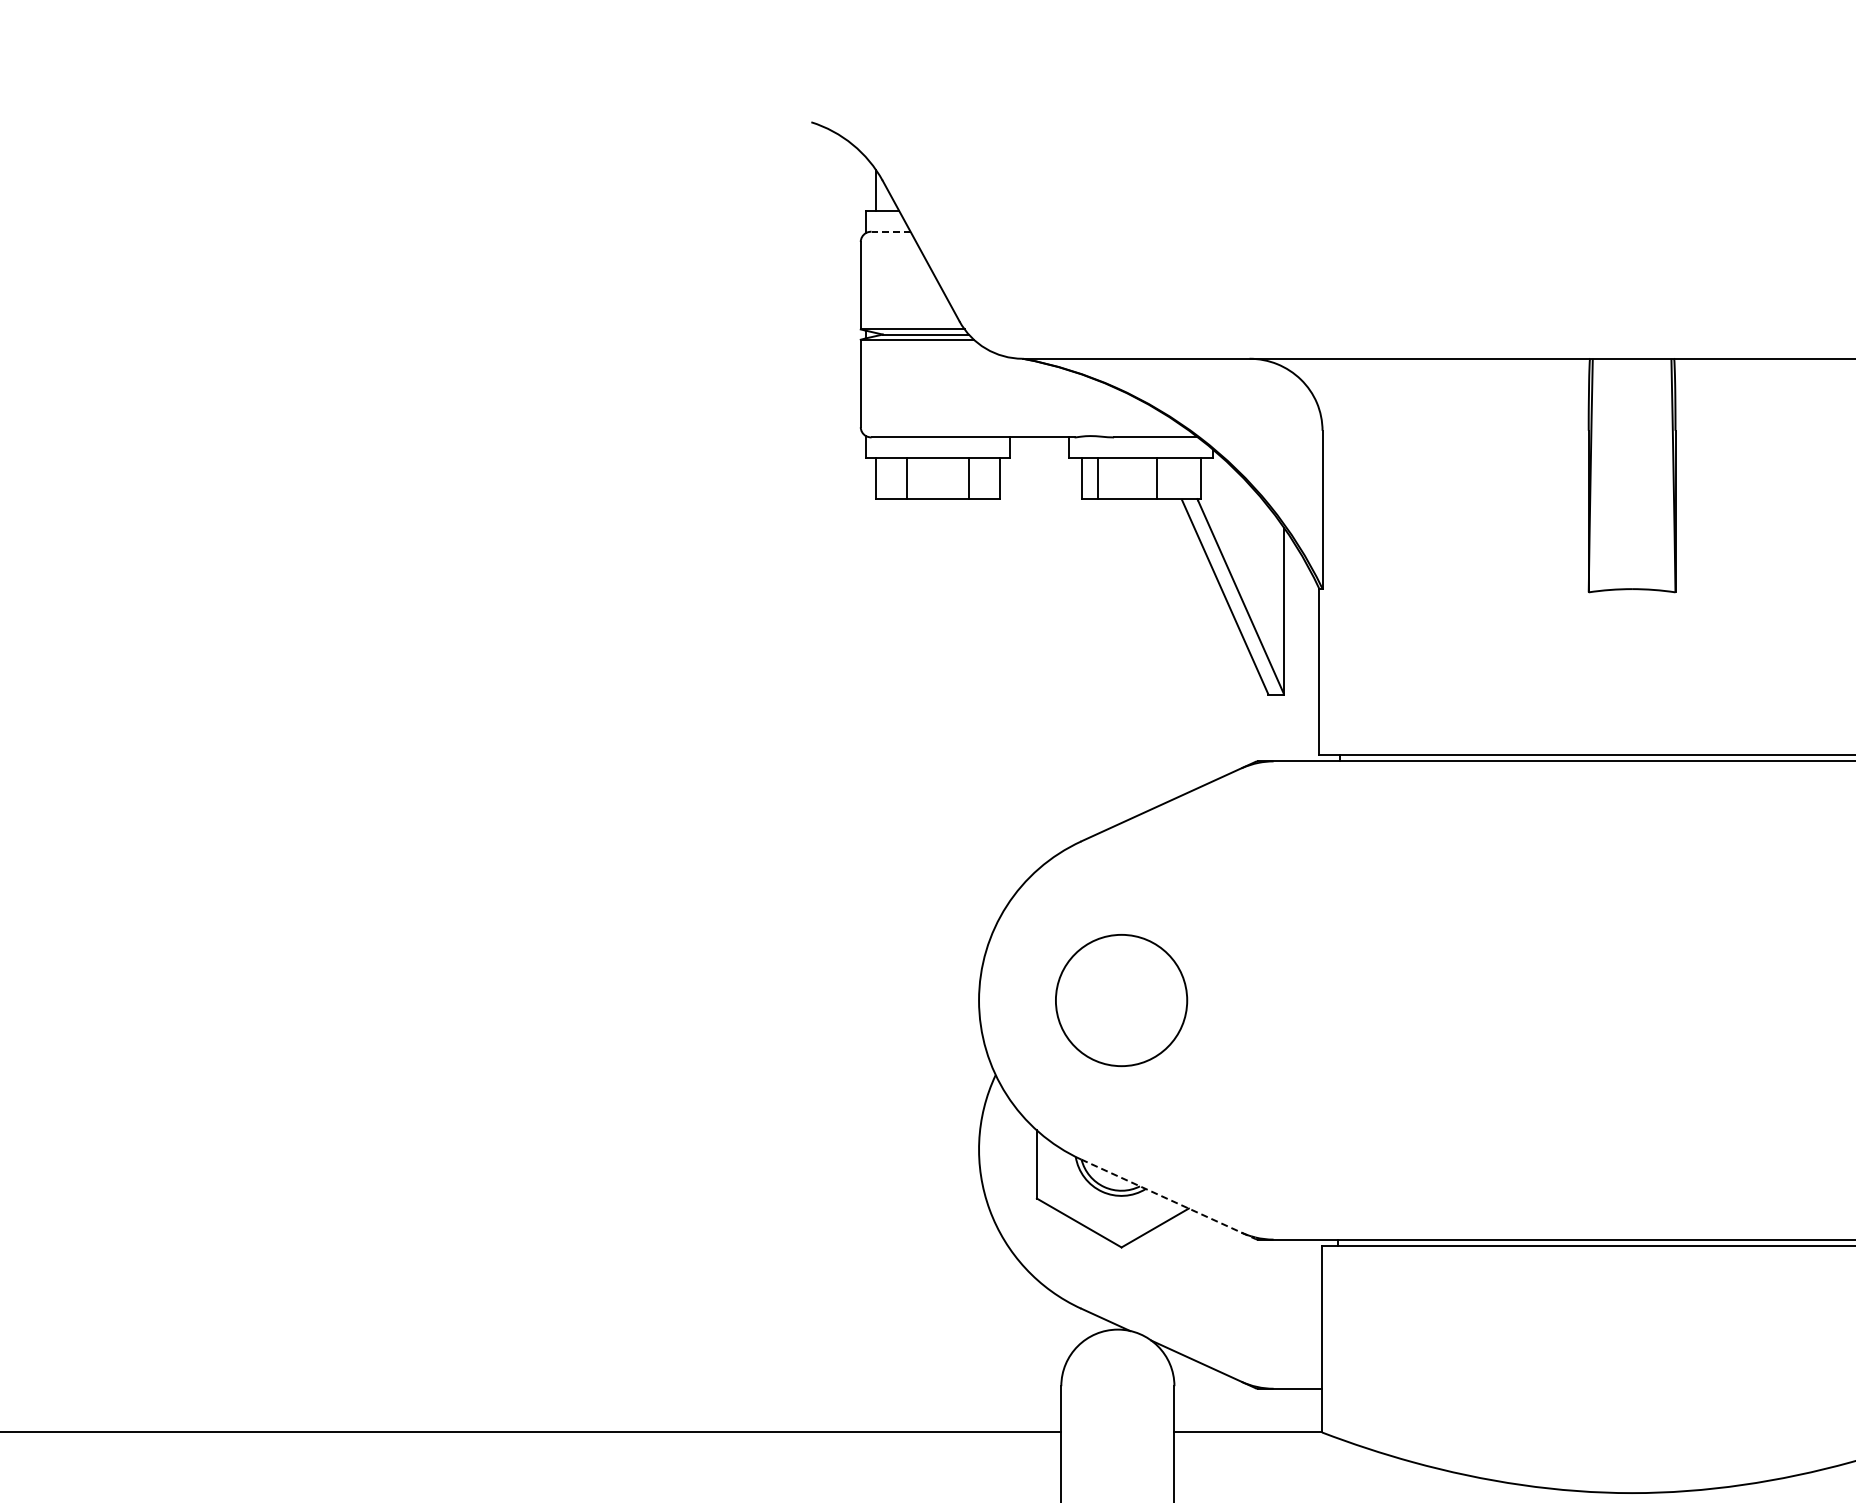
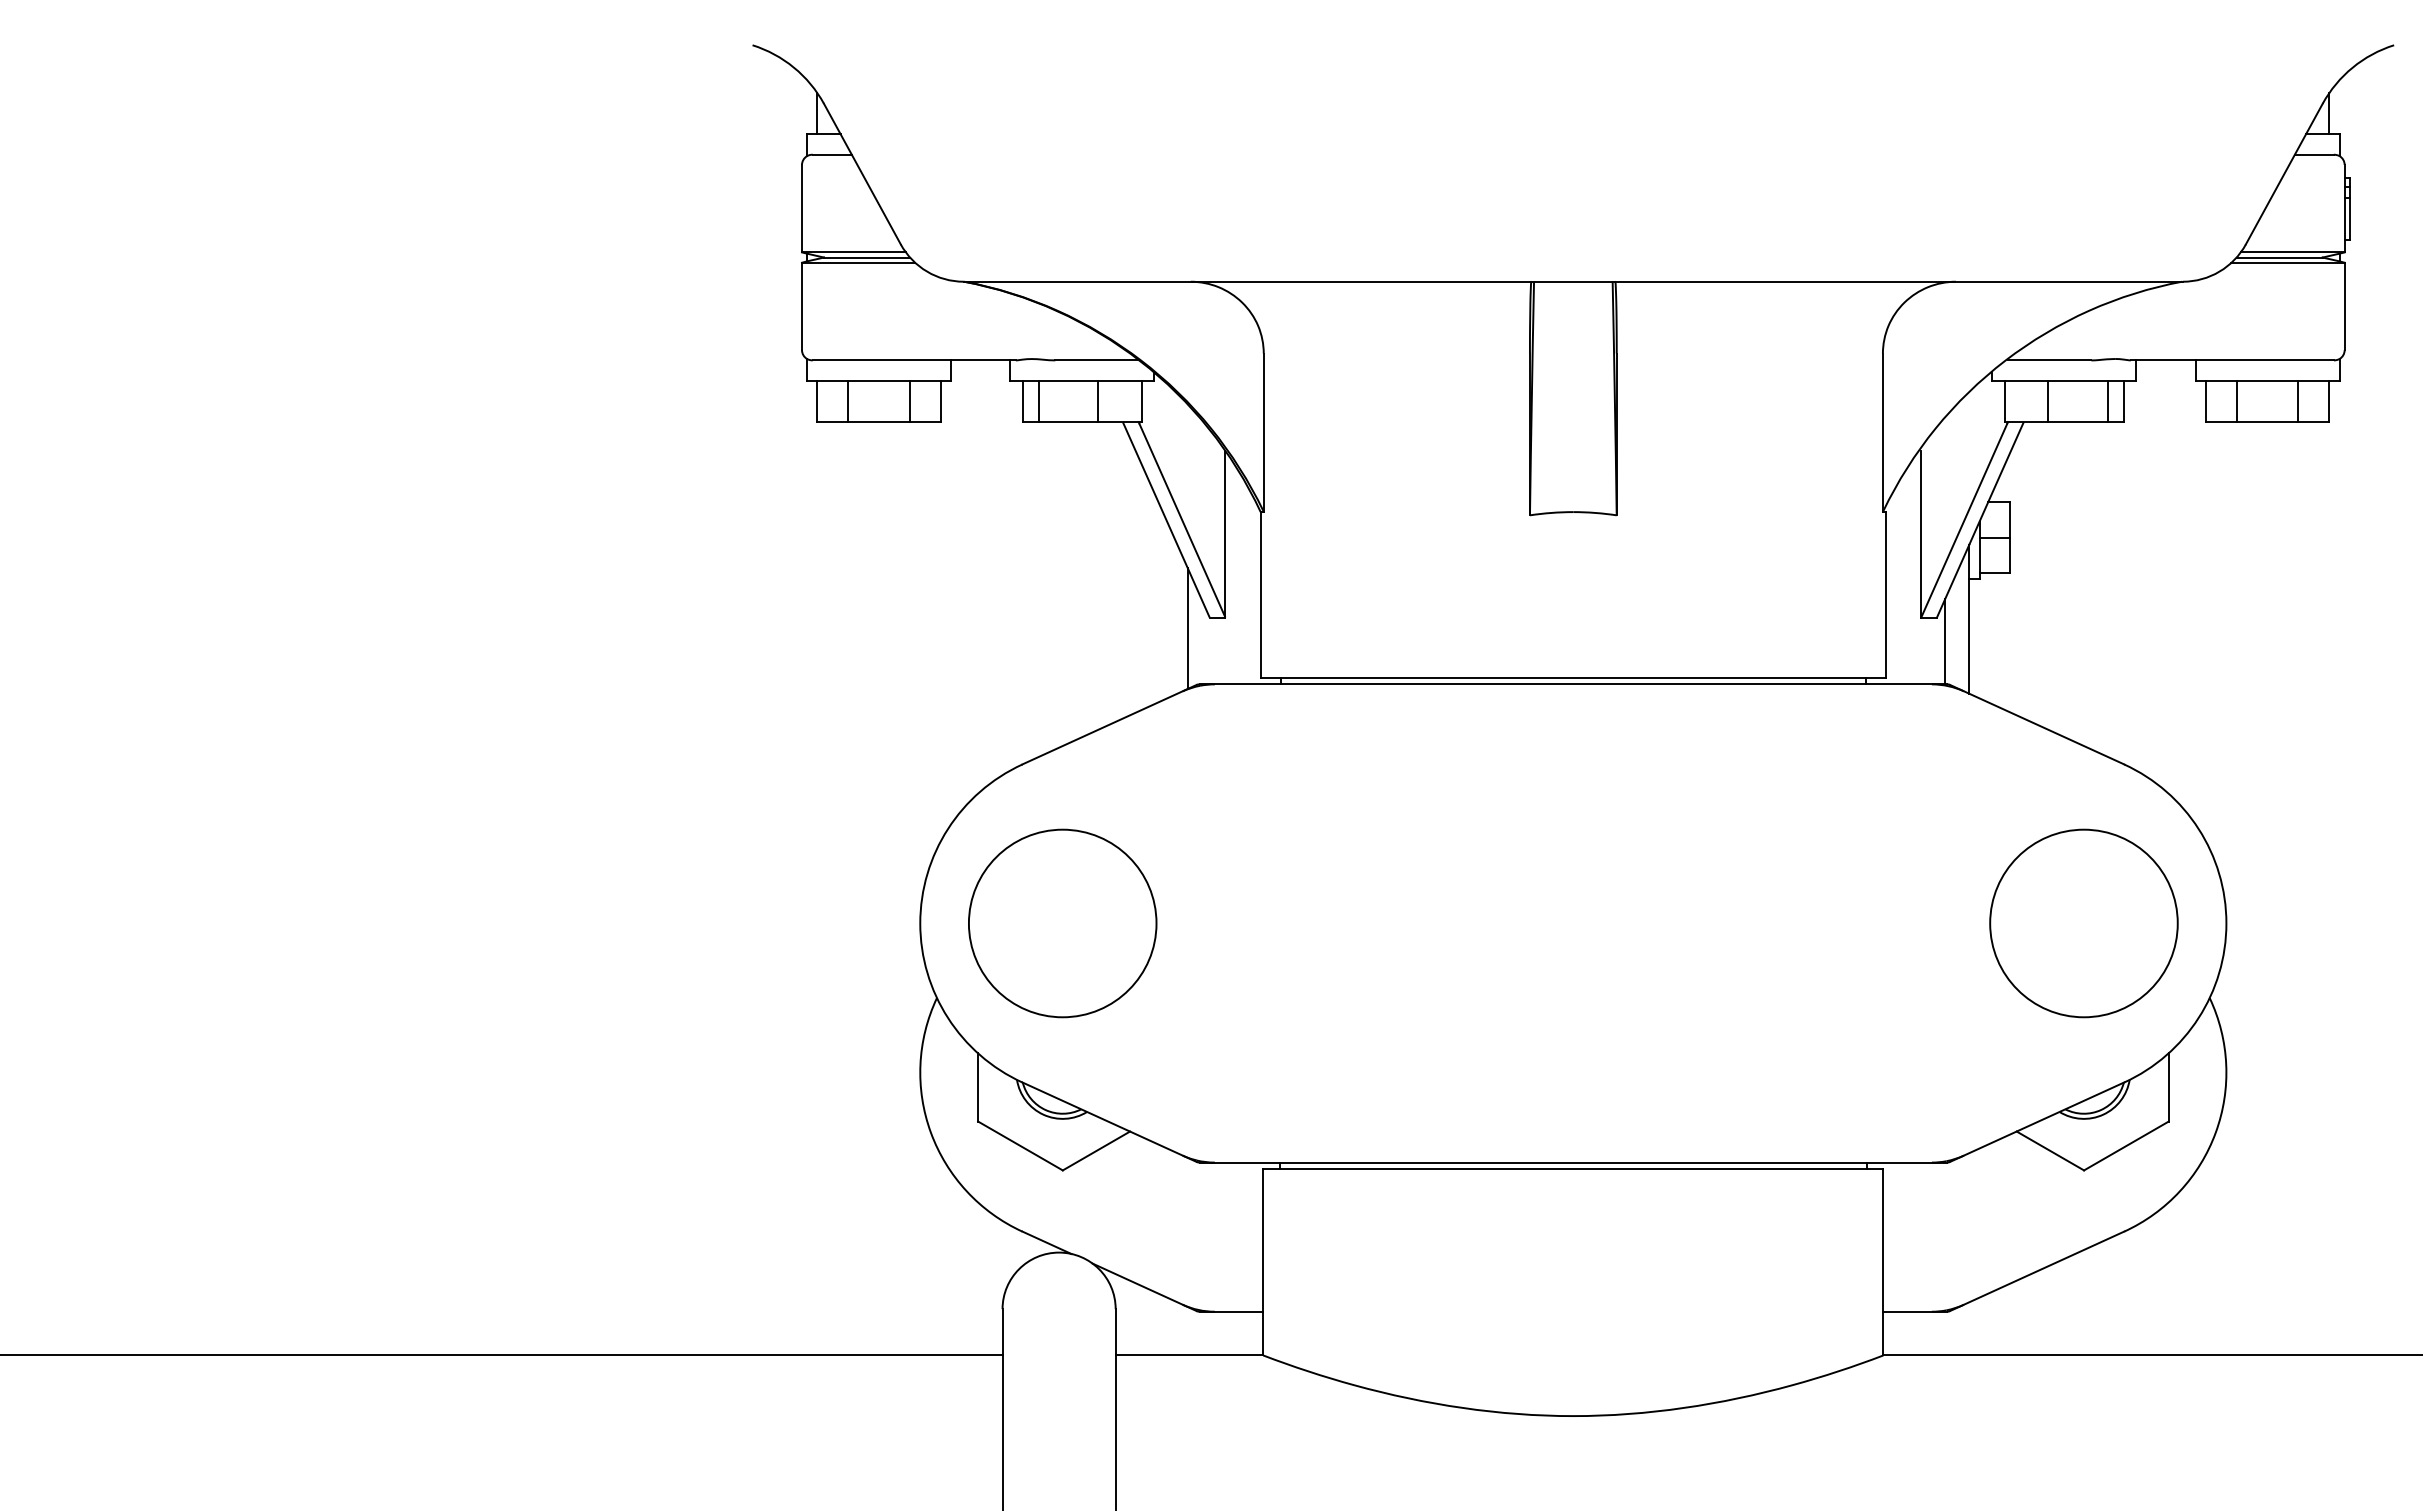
line: (890, 231) -> (831, 154), dashed -> solid
line: (1246, 705) -> (1187, 628), added
circle: (1121, 1000) -> (1062, 923), size x1.43
line: (1168, 1199) -> (1109, 1122), dashed -> solid

